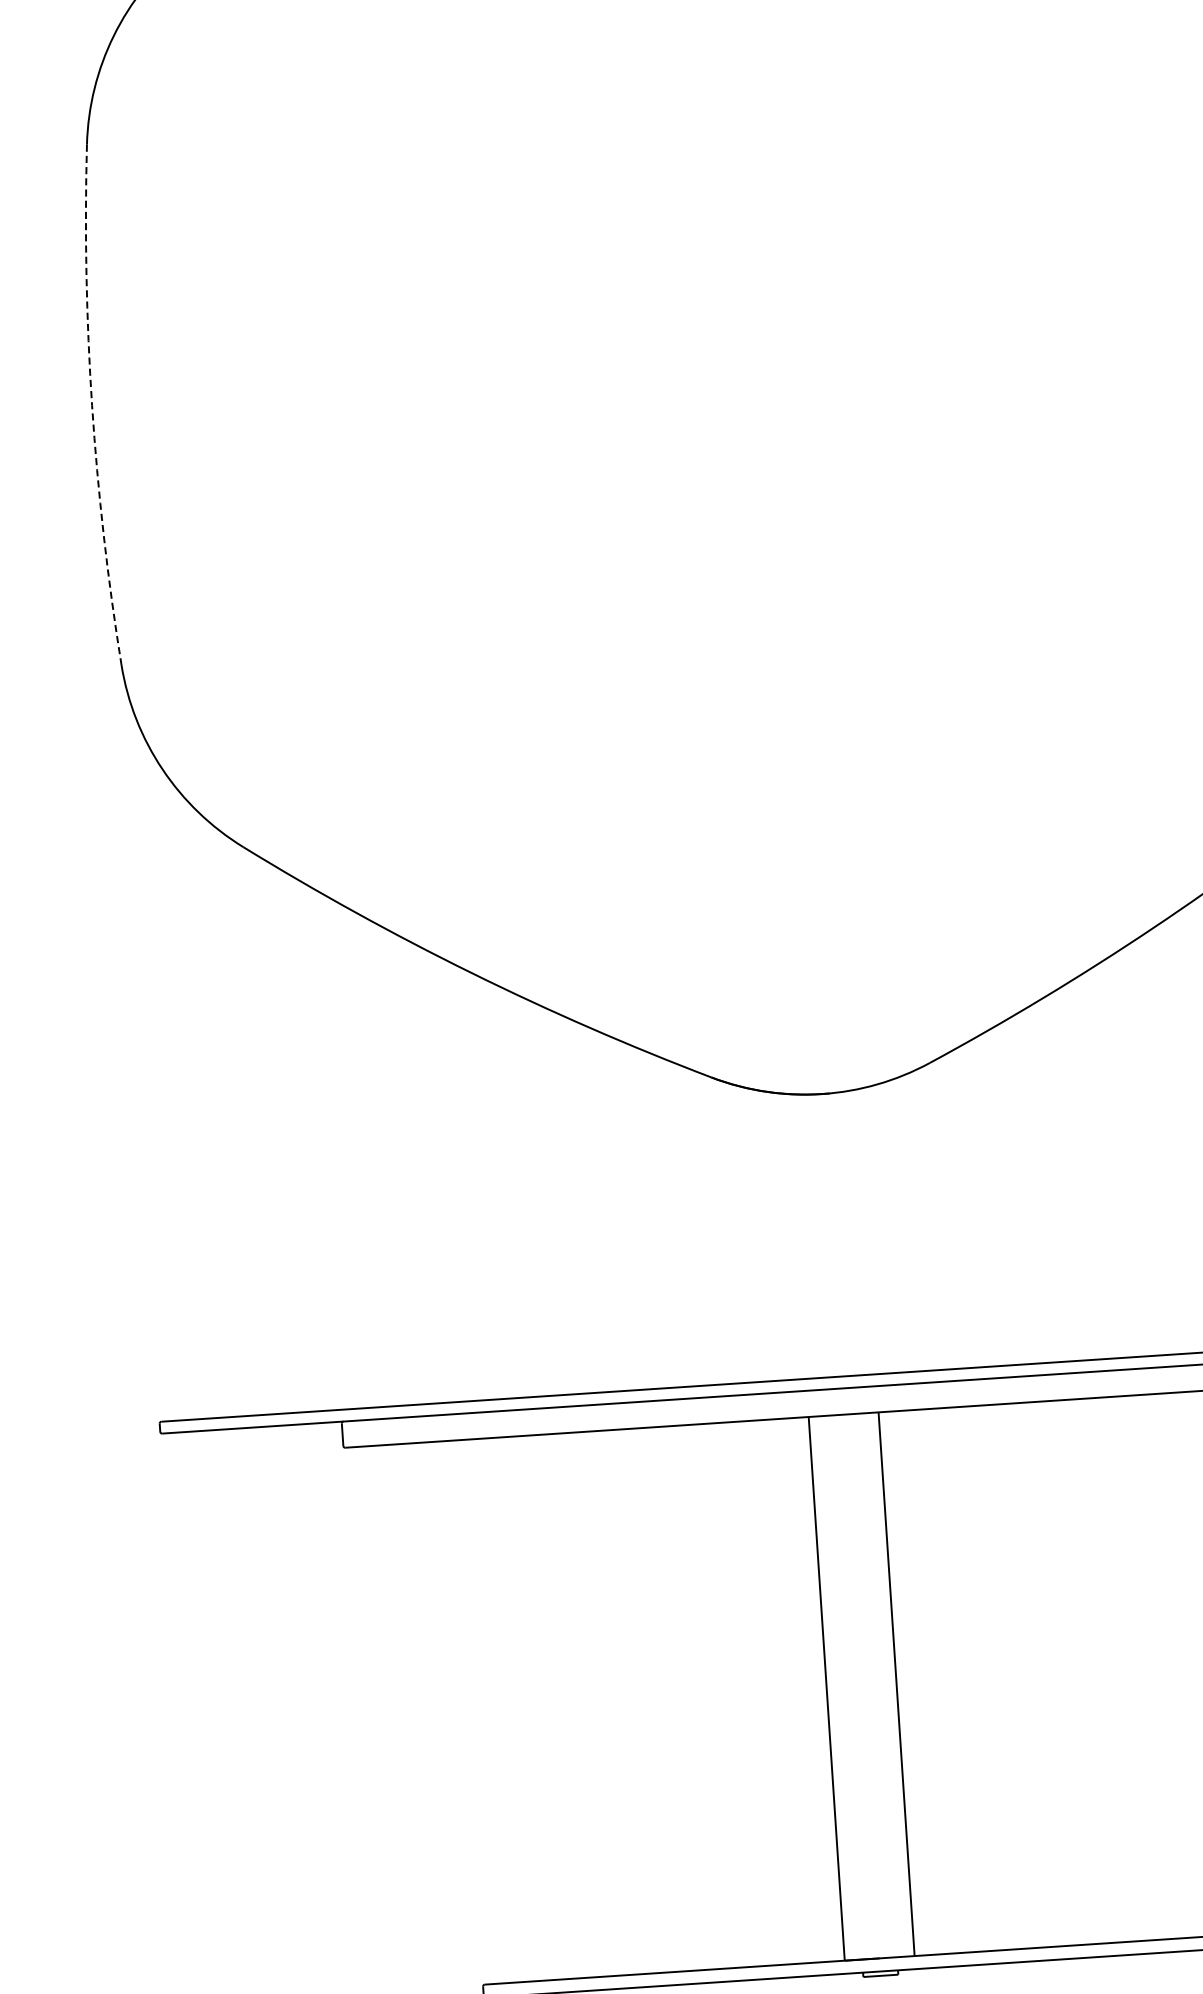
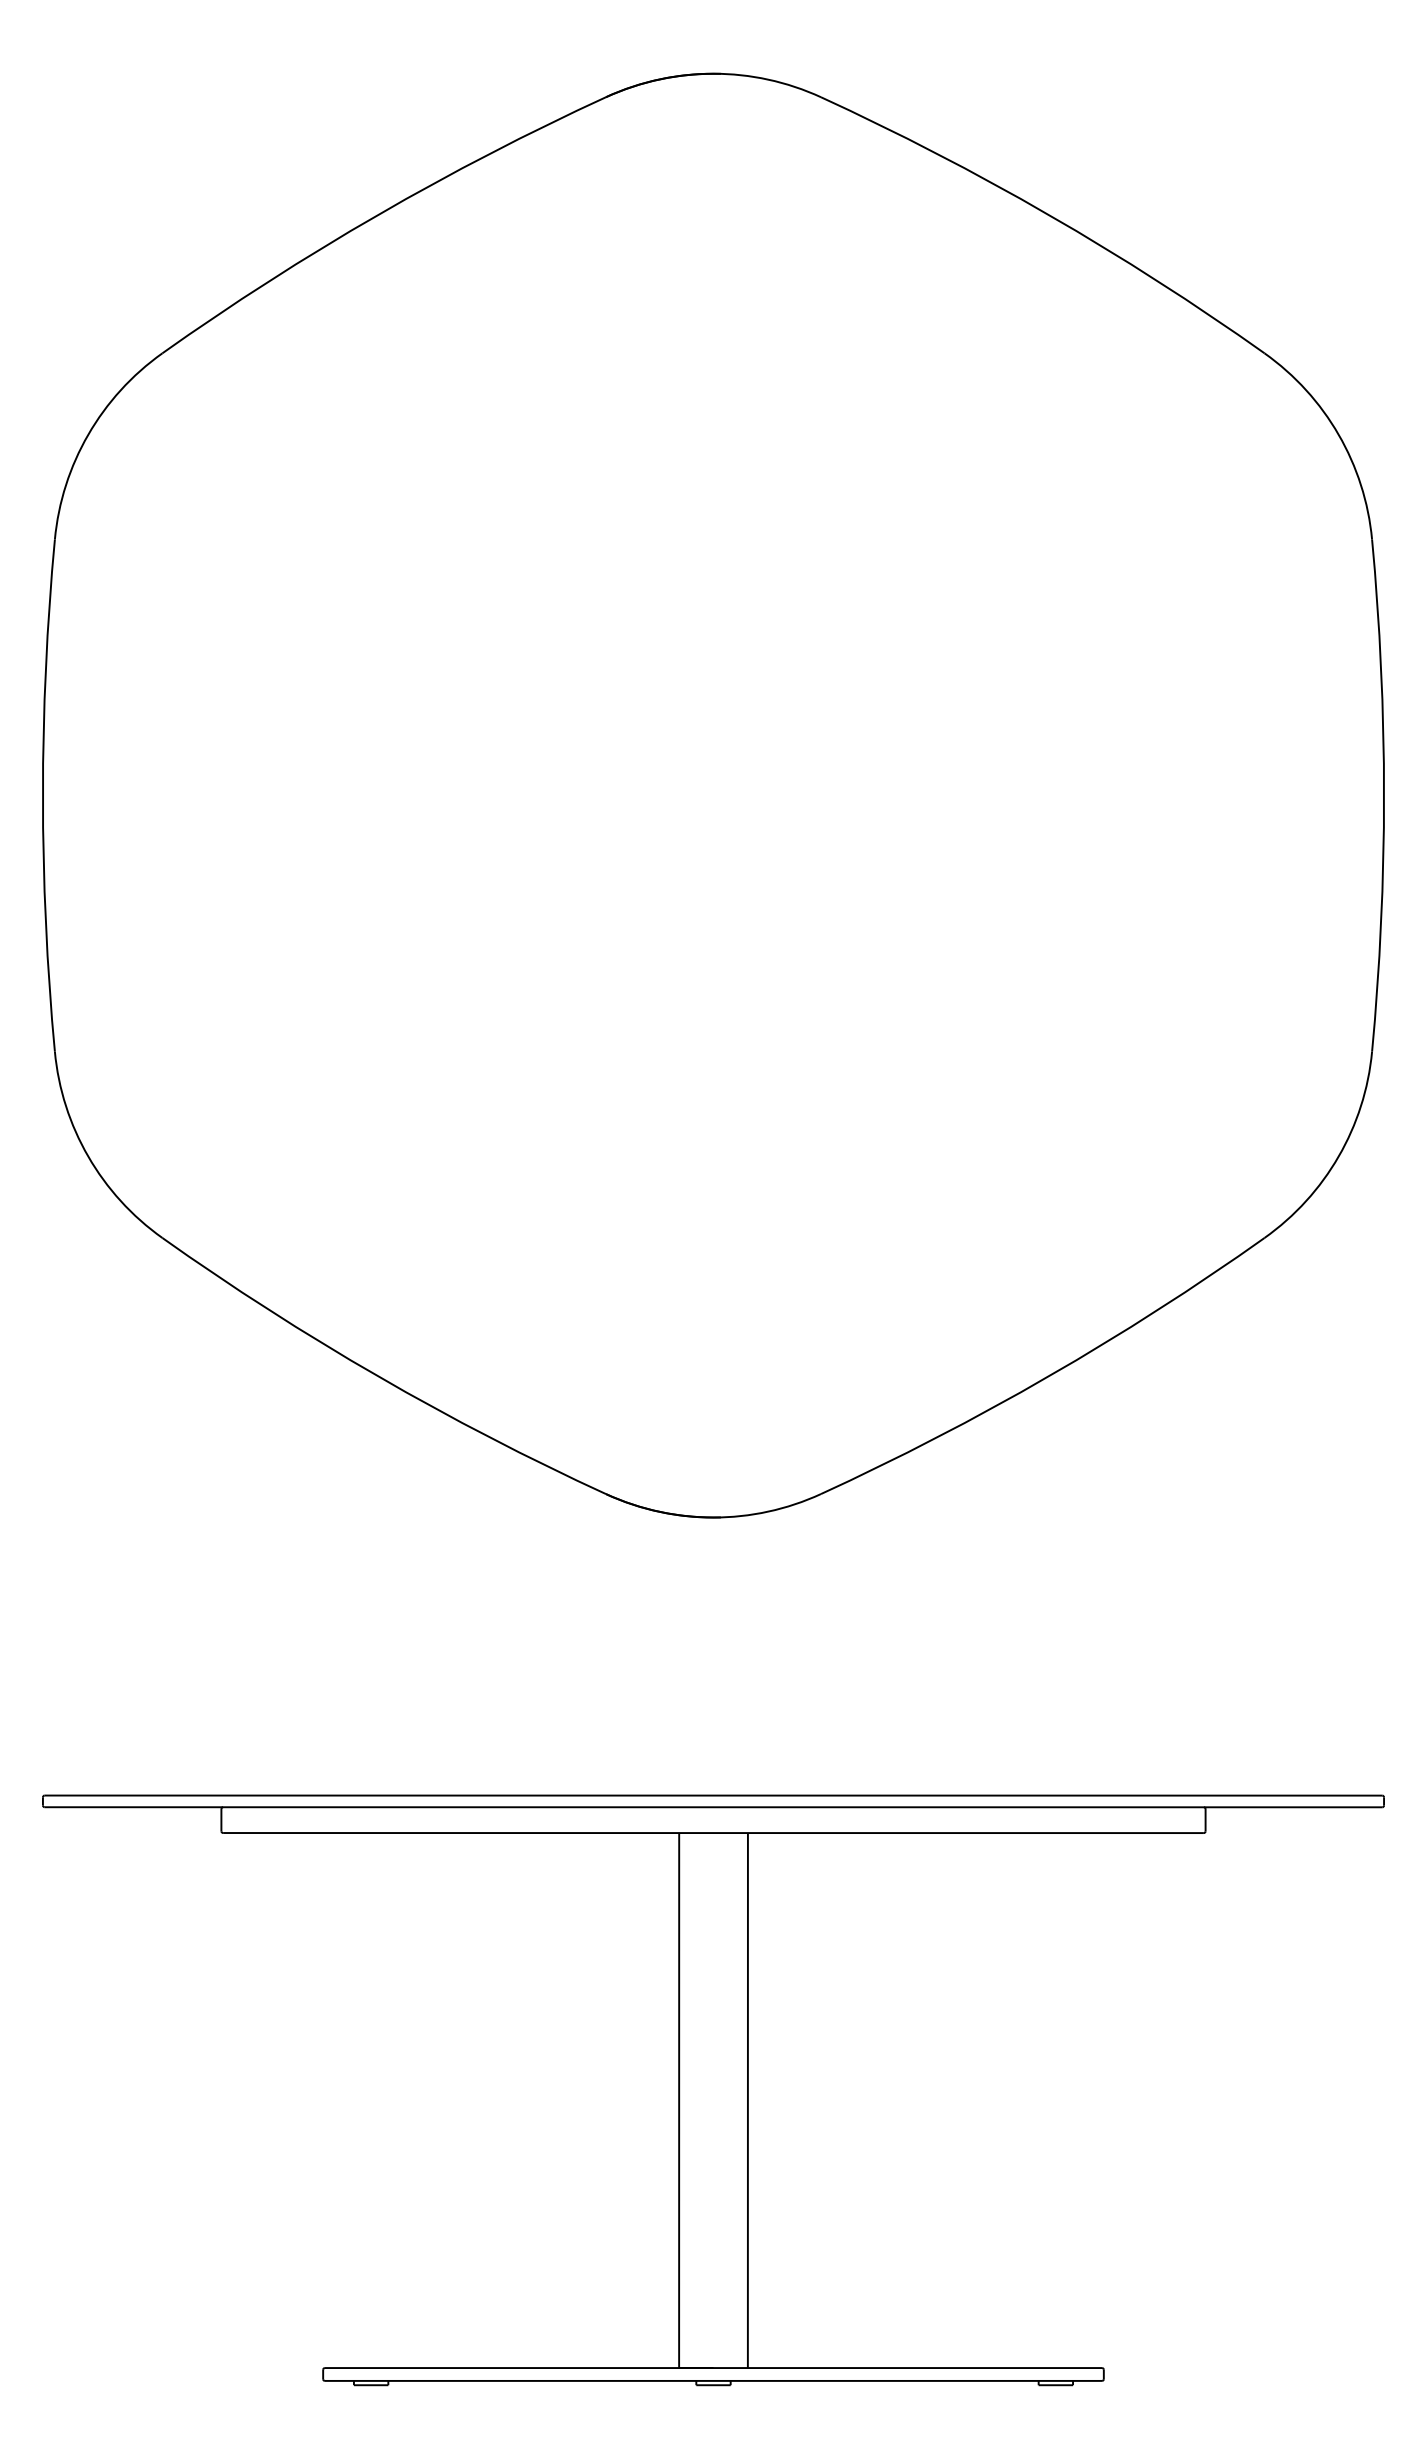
arc: (91, 405) -> (42, 795), dashed -> solid

